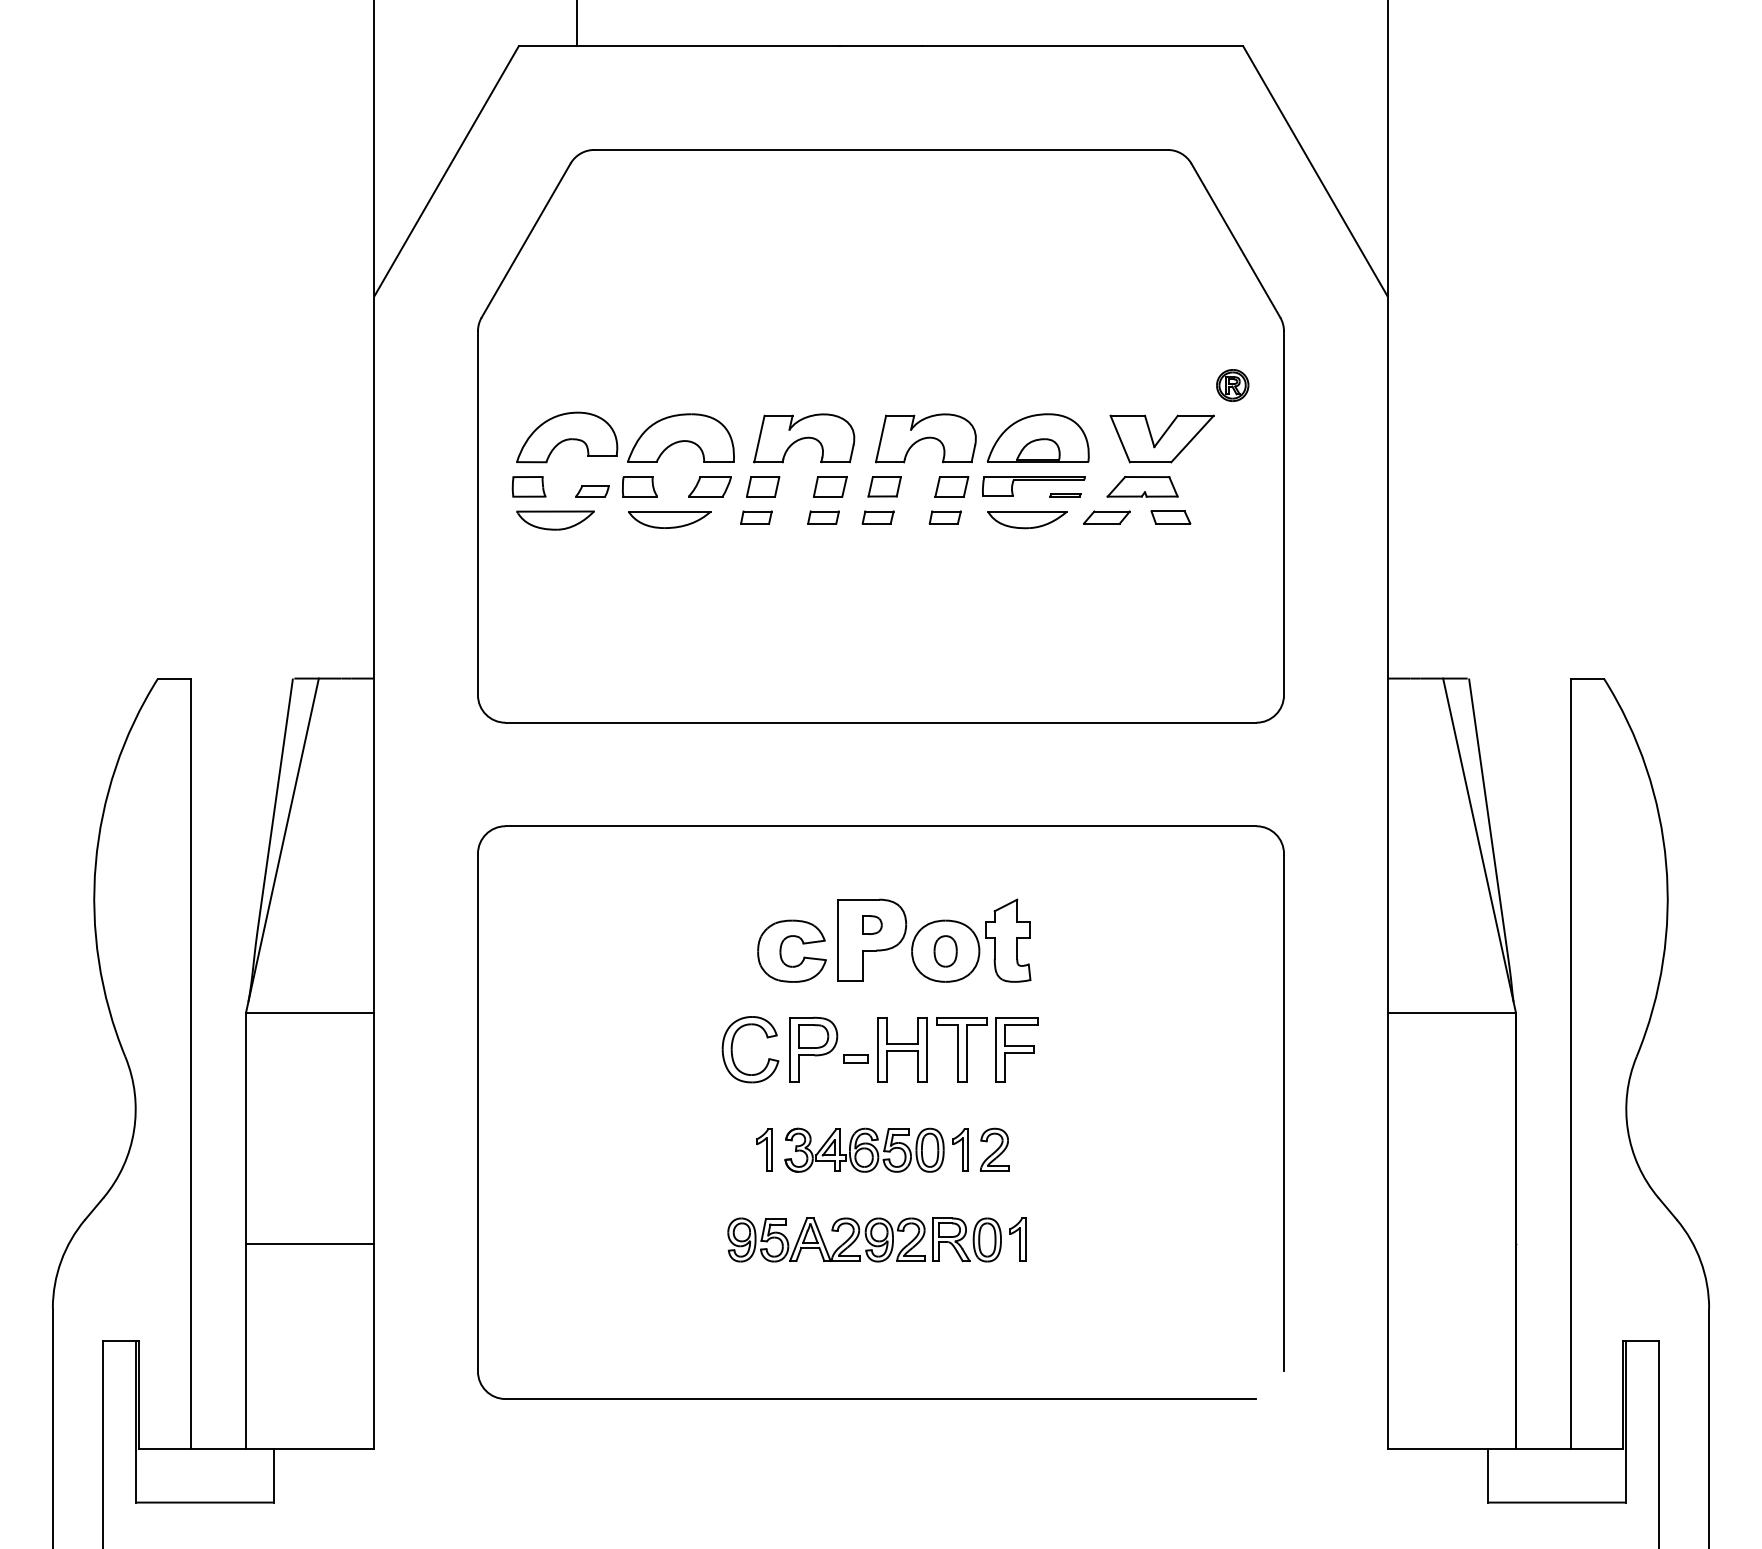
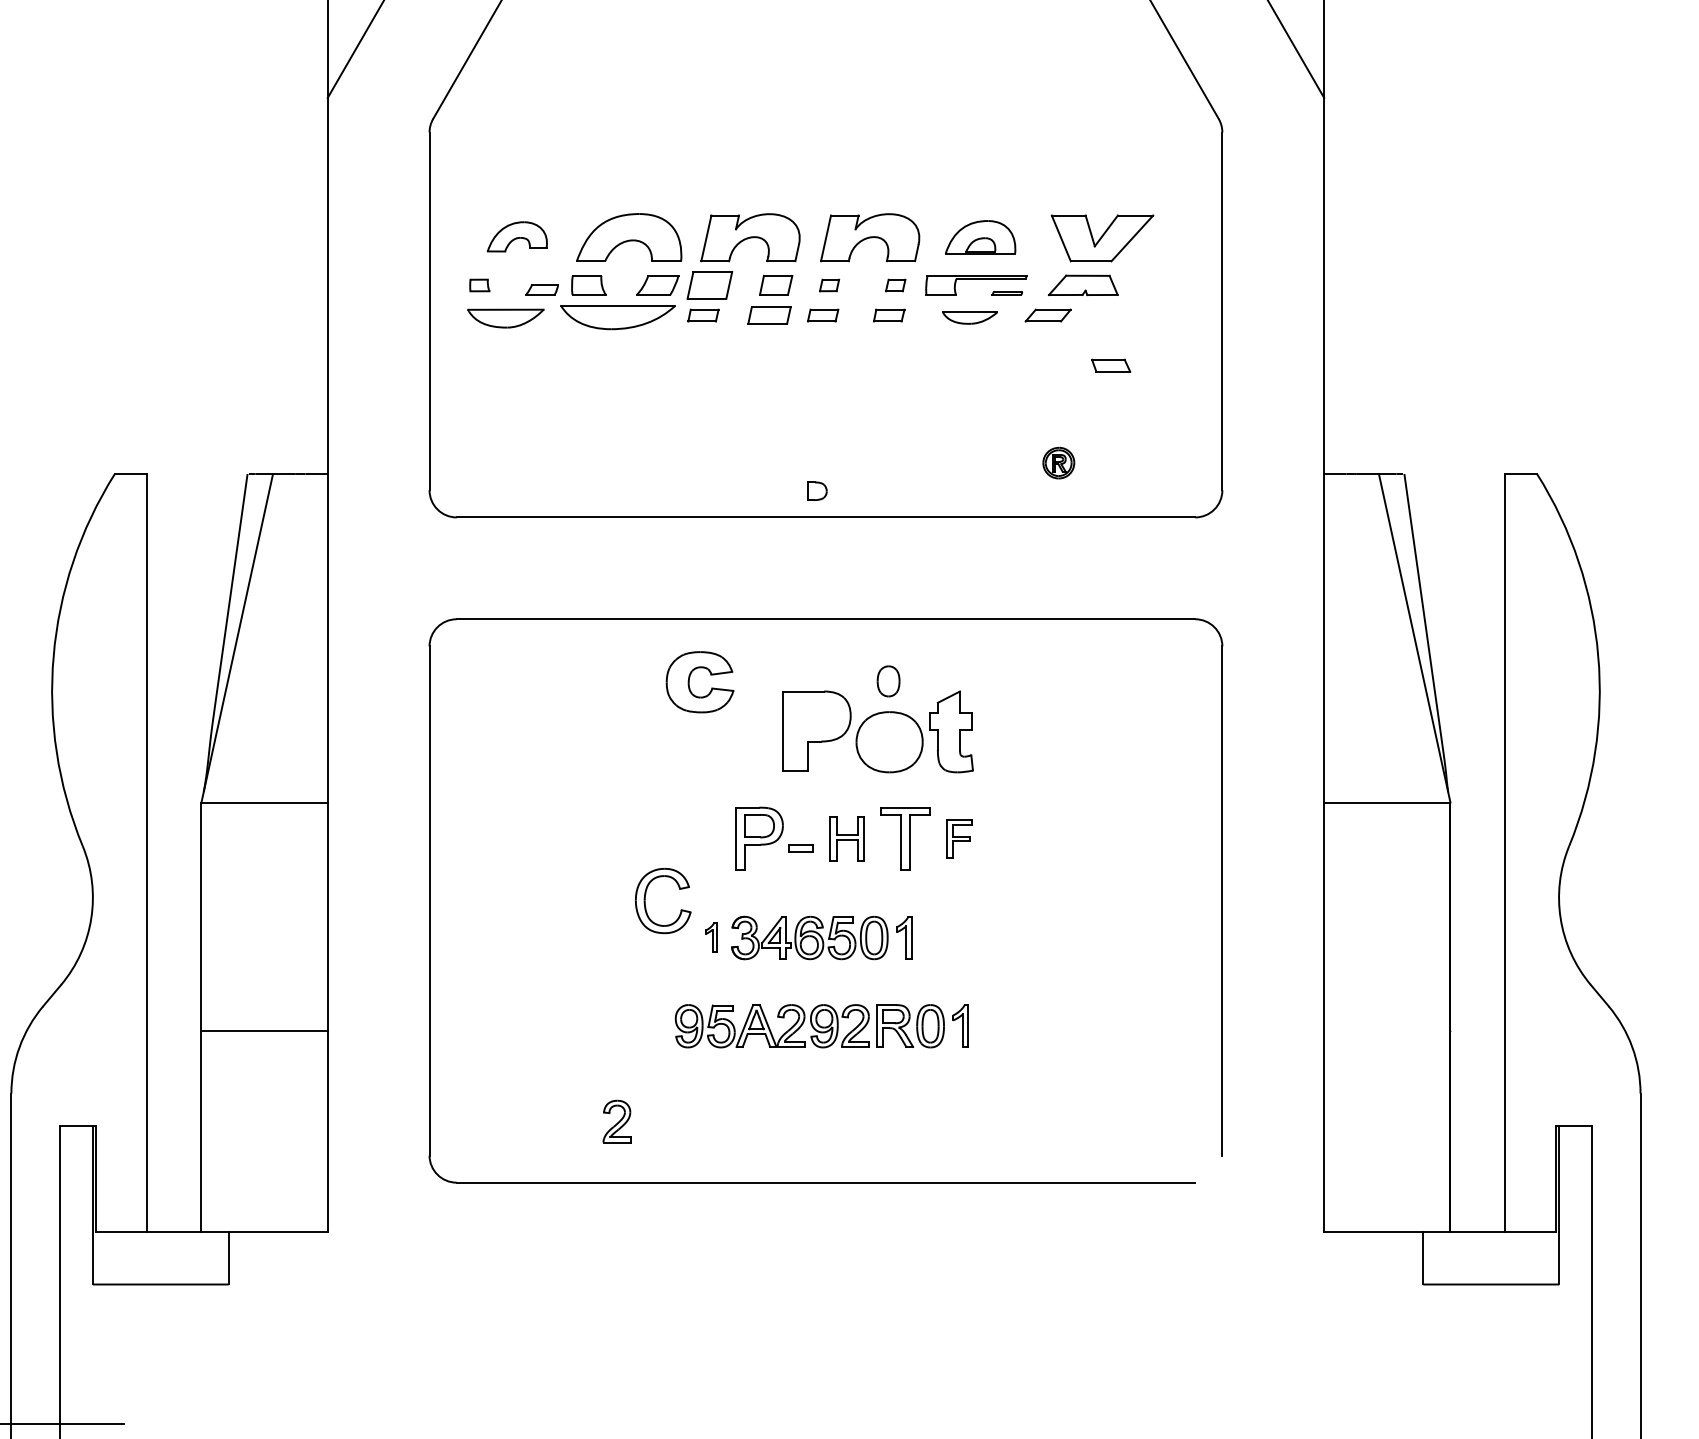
part: (1232, 385) -> (1058, 463), moved
part: (567, 437) -> (517, 236), size x0.6
part: (1037, 437) -> (979, 236), size x0.7
part: (528, 486) -> (479, 285), size x0.6
part: (763, 486) -> (710, 285), size x1.4
part: (884, 486) -> (829, 285), size x0.6
part: (951, 486) -> (895, 285), size x0.6
part: (823, 517) -> (769, 315), size x1.4
part: (1170, 517) -> (1110, 365), moved
part: (669, 519) -> (617, 317), size x1.4
part: (1027, 520) -> (970, 318), size x0.7
part: (872, 924) -> (817, 490), moved
part: (781, 950) -> (689, 681), moved
part: (945, 951) -> (888, 681), moved
part: (732, 1049) -> (645, 900), moved
part: (902, 1049) -> (847, 838), size x0.7
part: (1016, 1049) -> (959, 838), size x0.6
part: (764, 1149) -> (711, 937), size x0.7
part: (994, 1149) -> (616, 1121), moved

